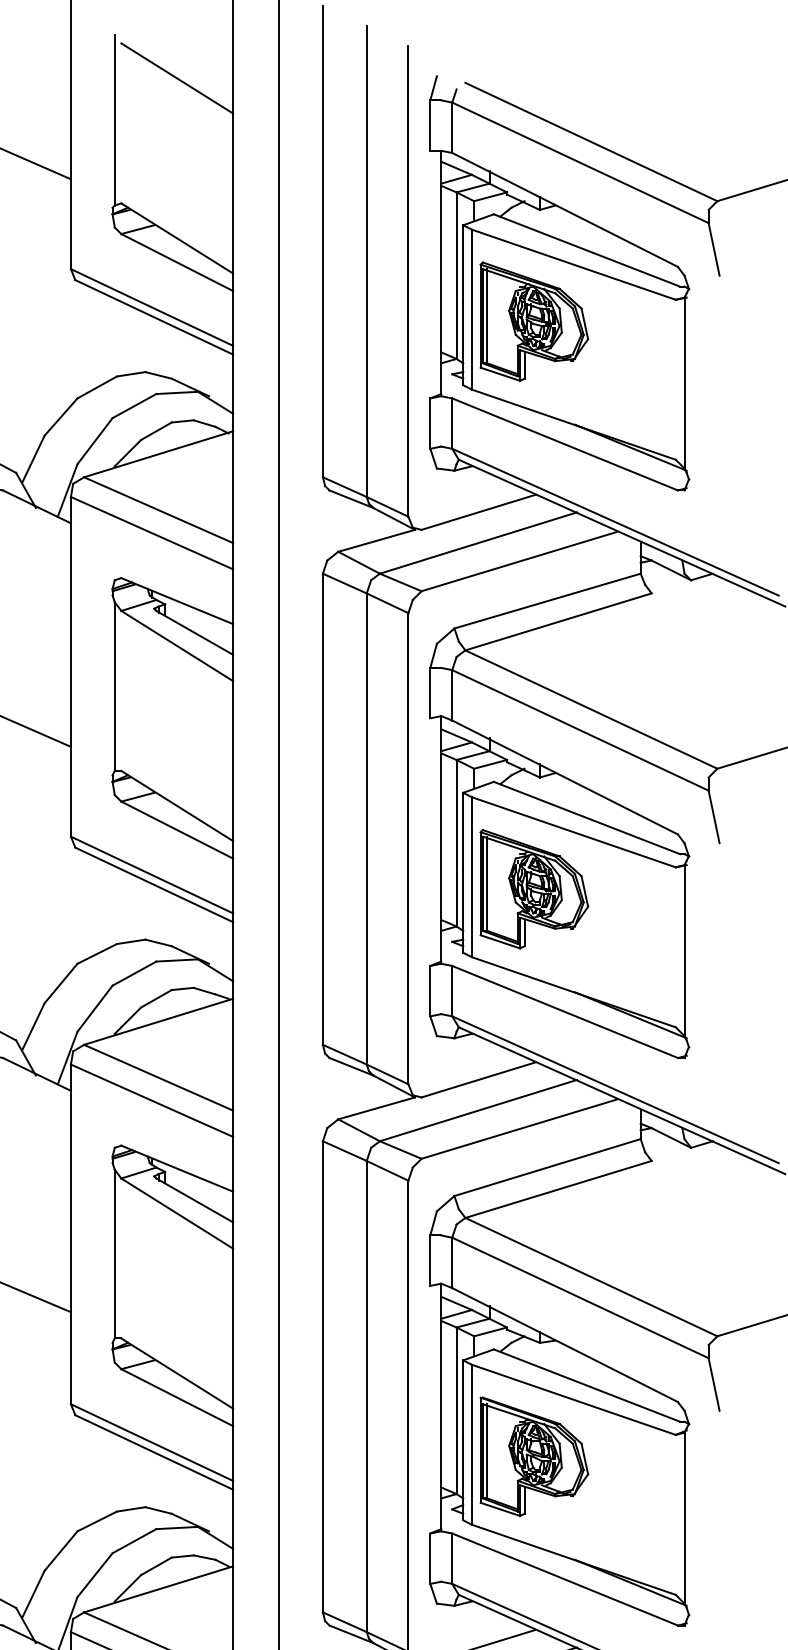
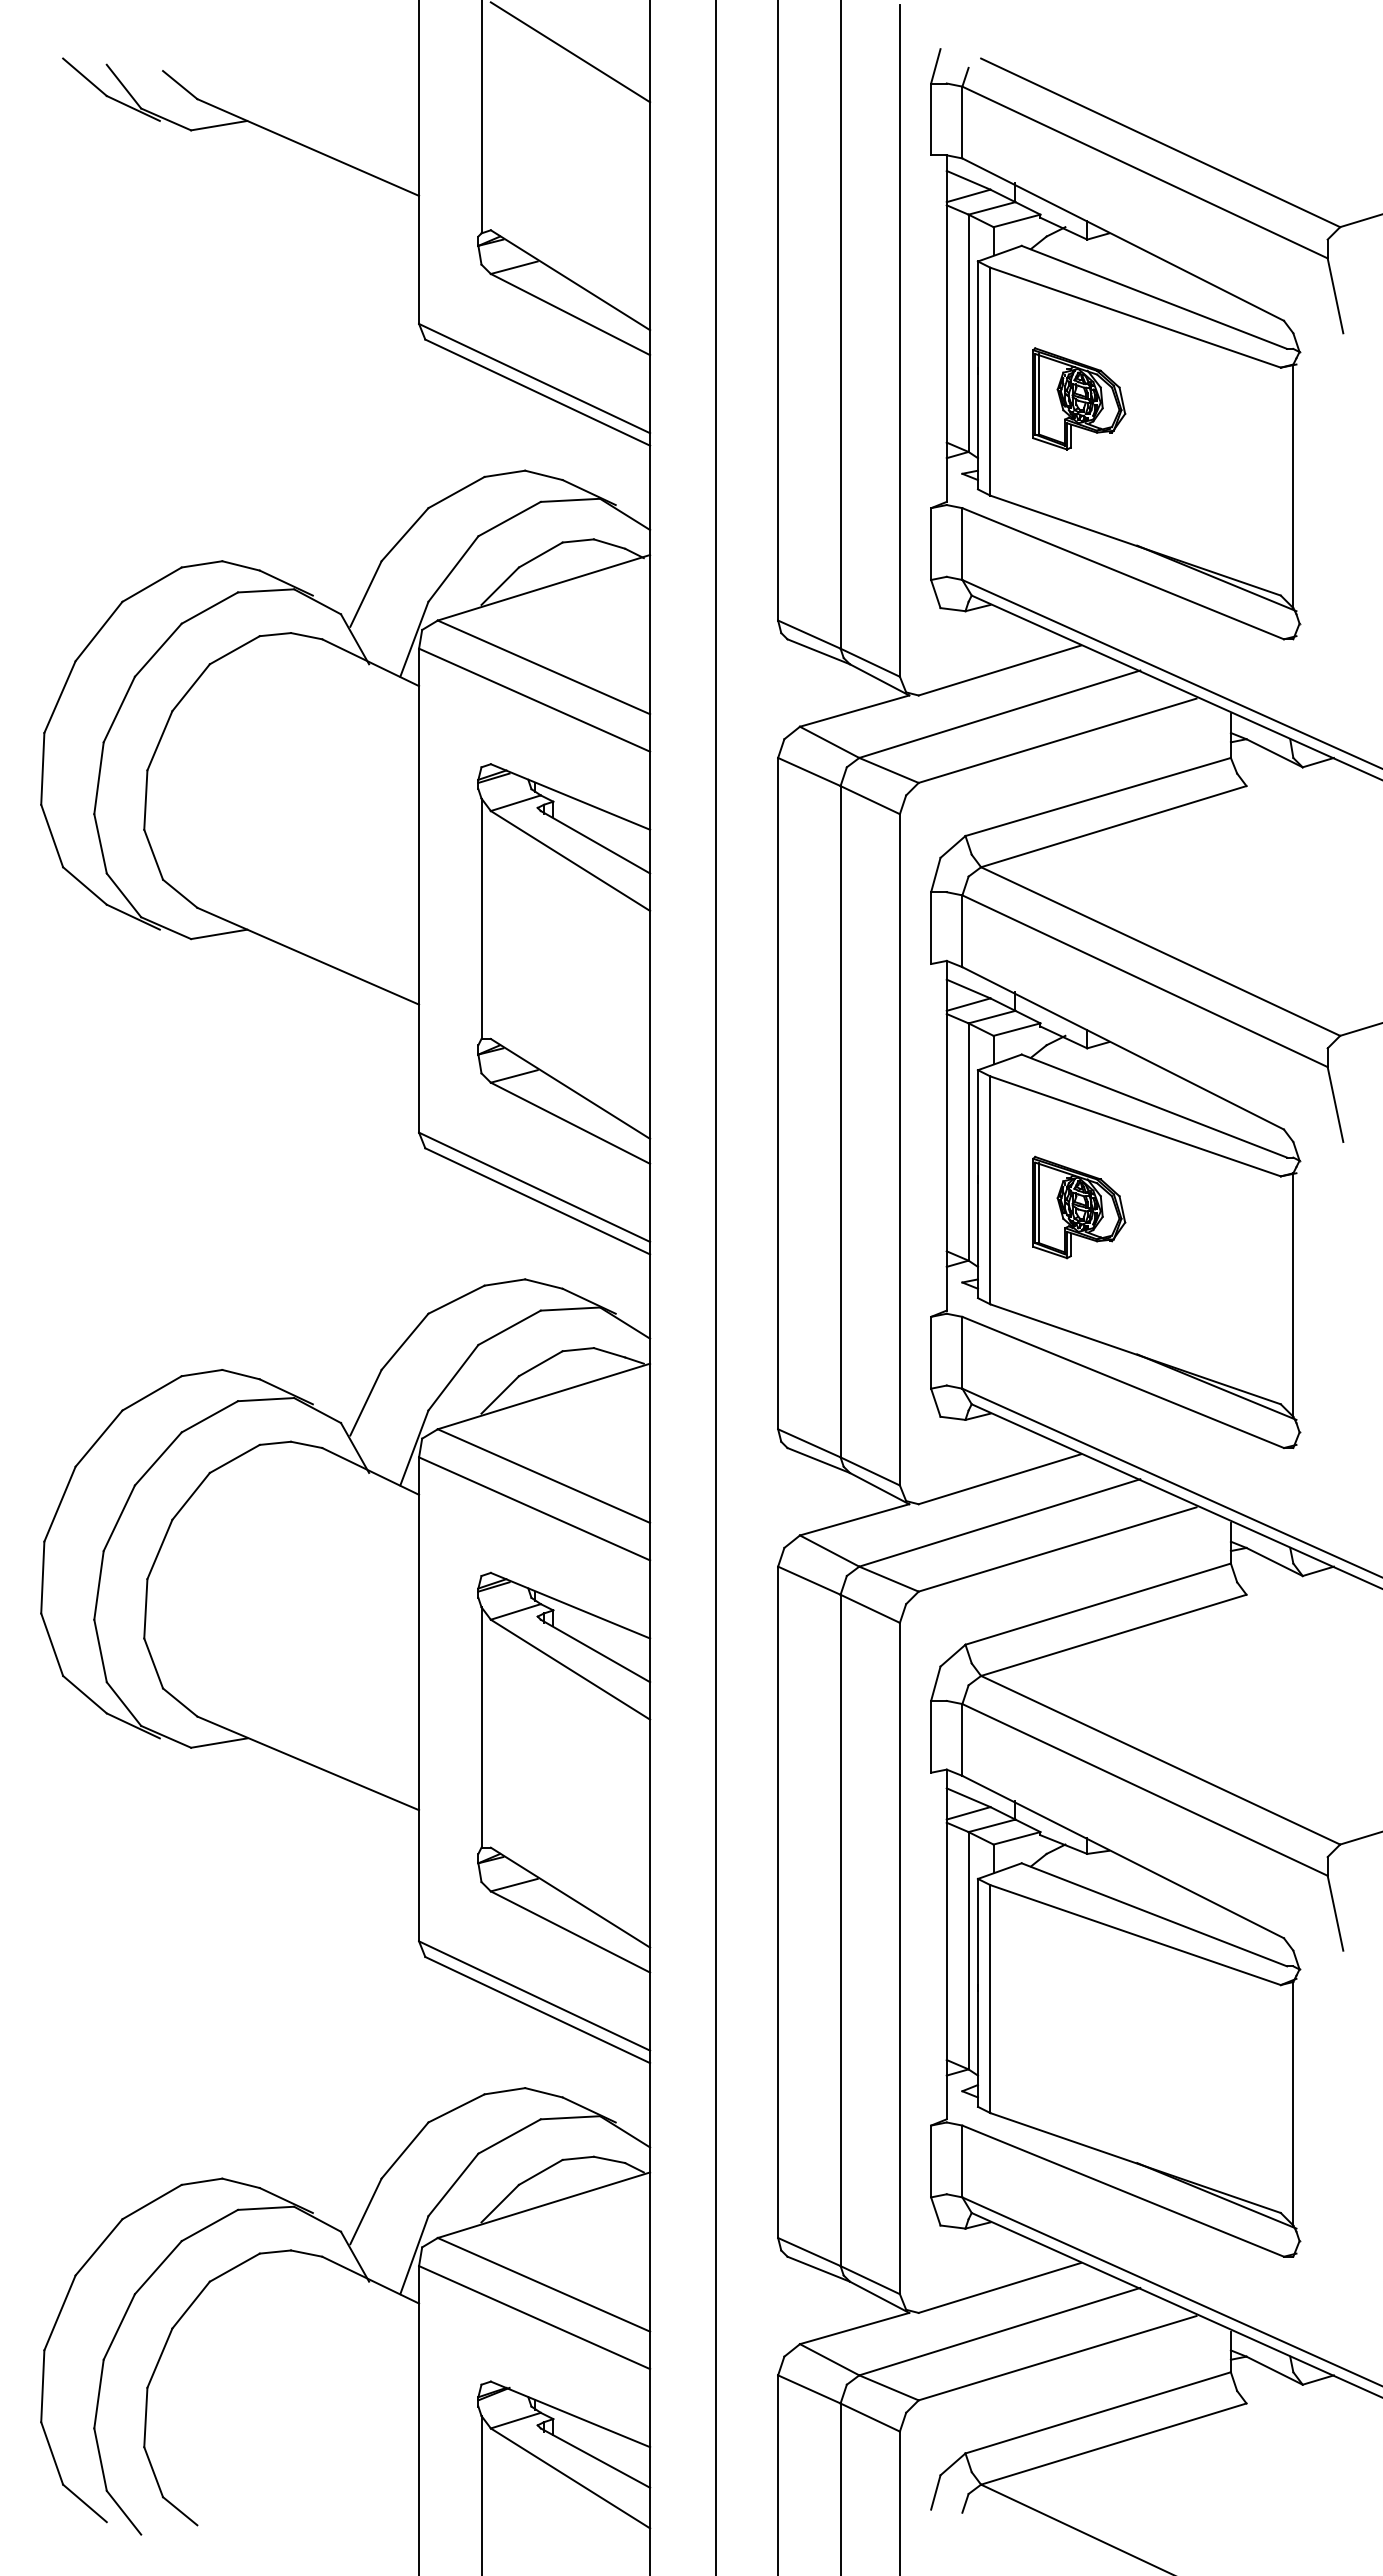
part: (533, 321) -> (1078, 398), size x0.6
part: (533, 889) -> (1078, 1207), size x0.6
part: (534, 1456) -> (1079, 2016), removed

